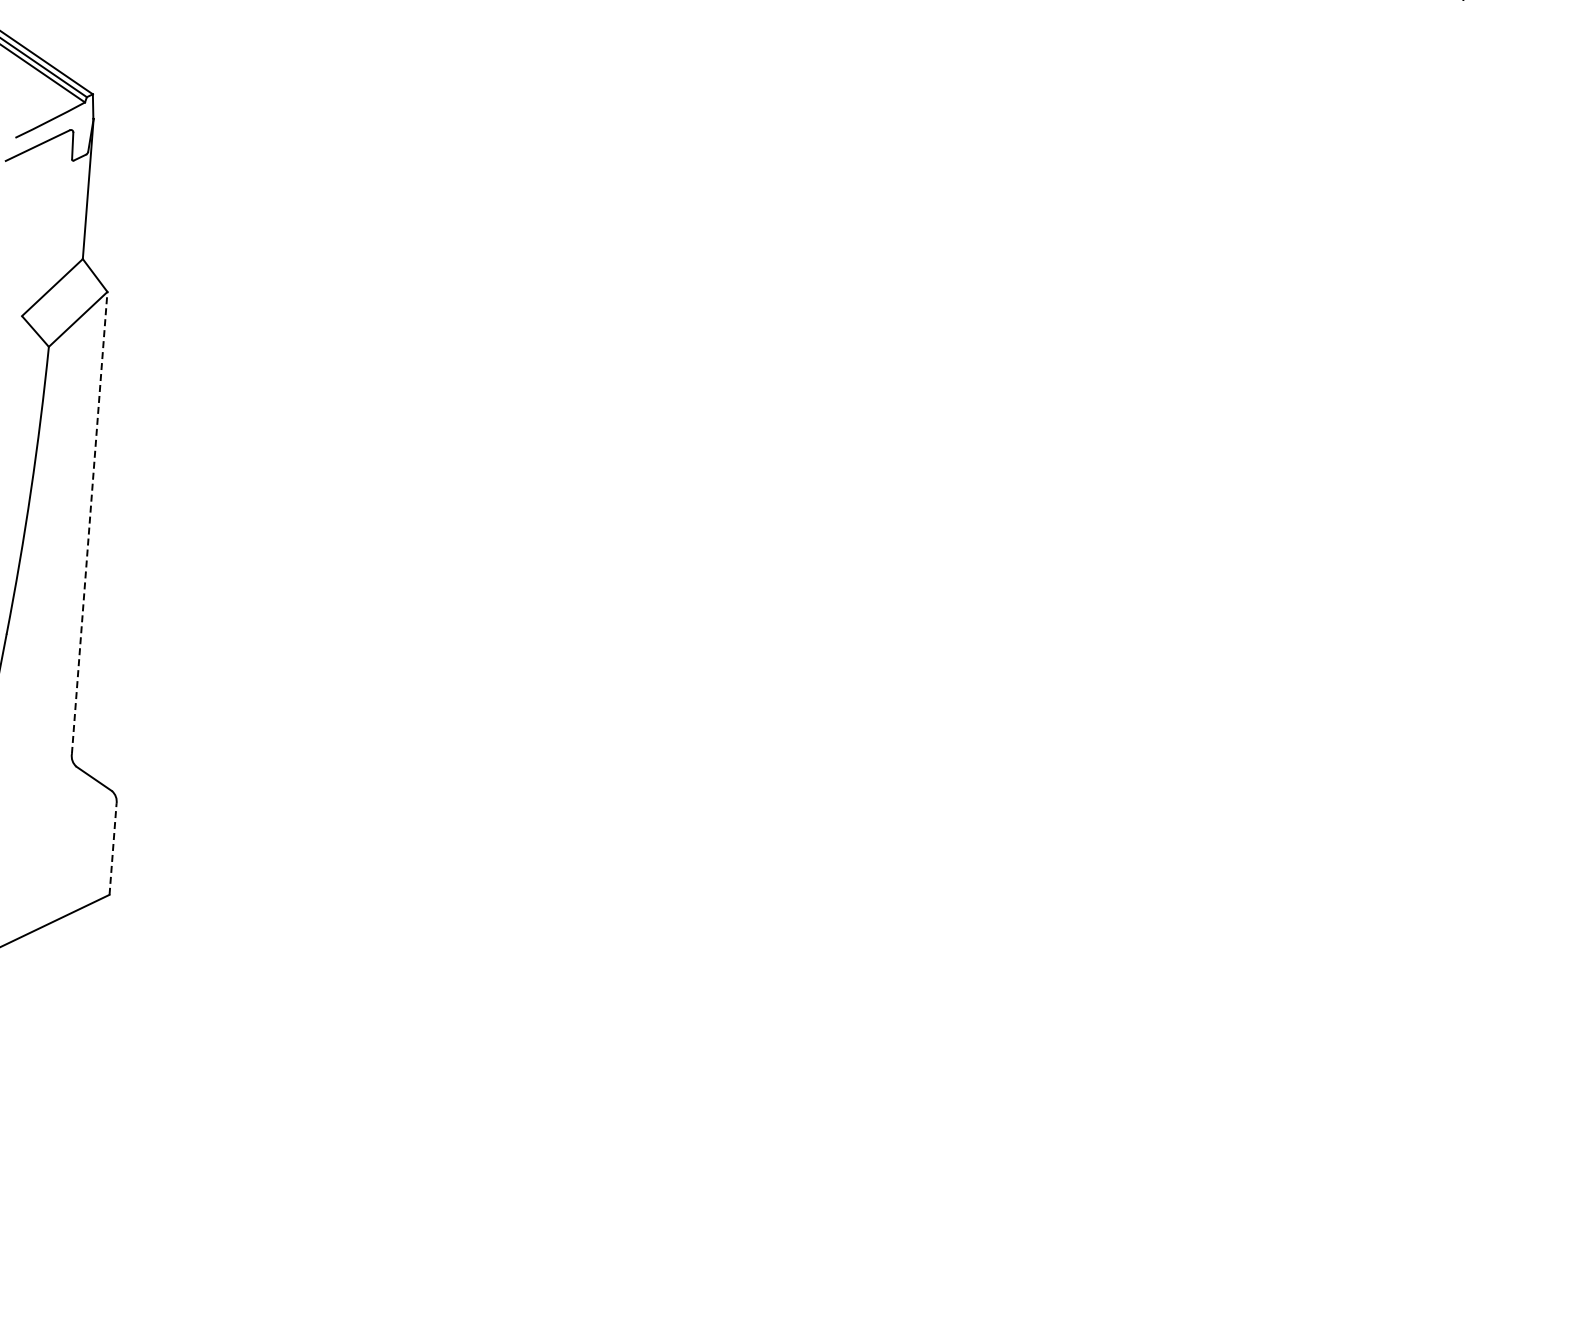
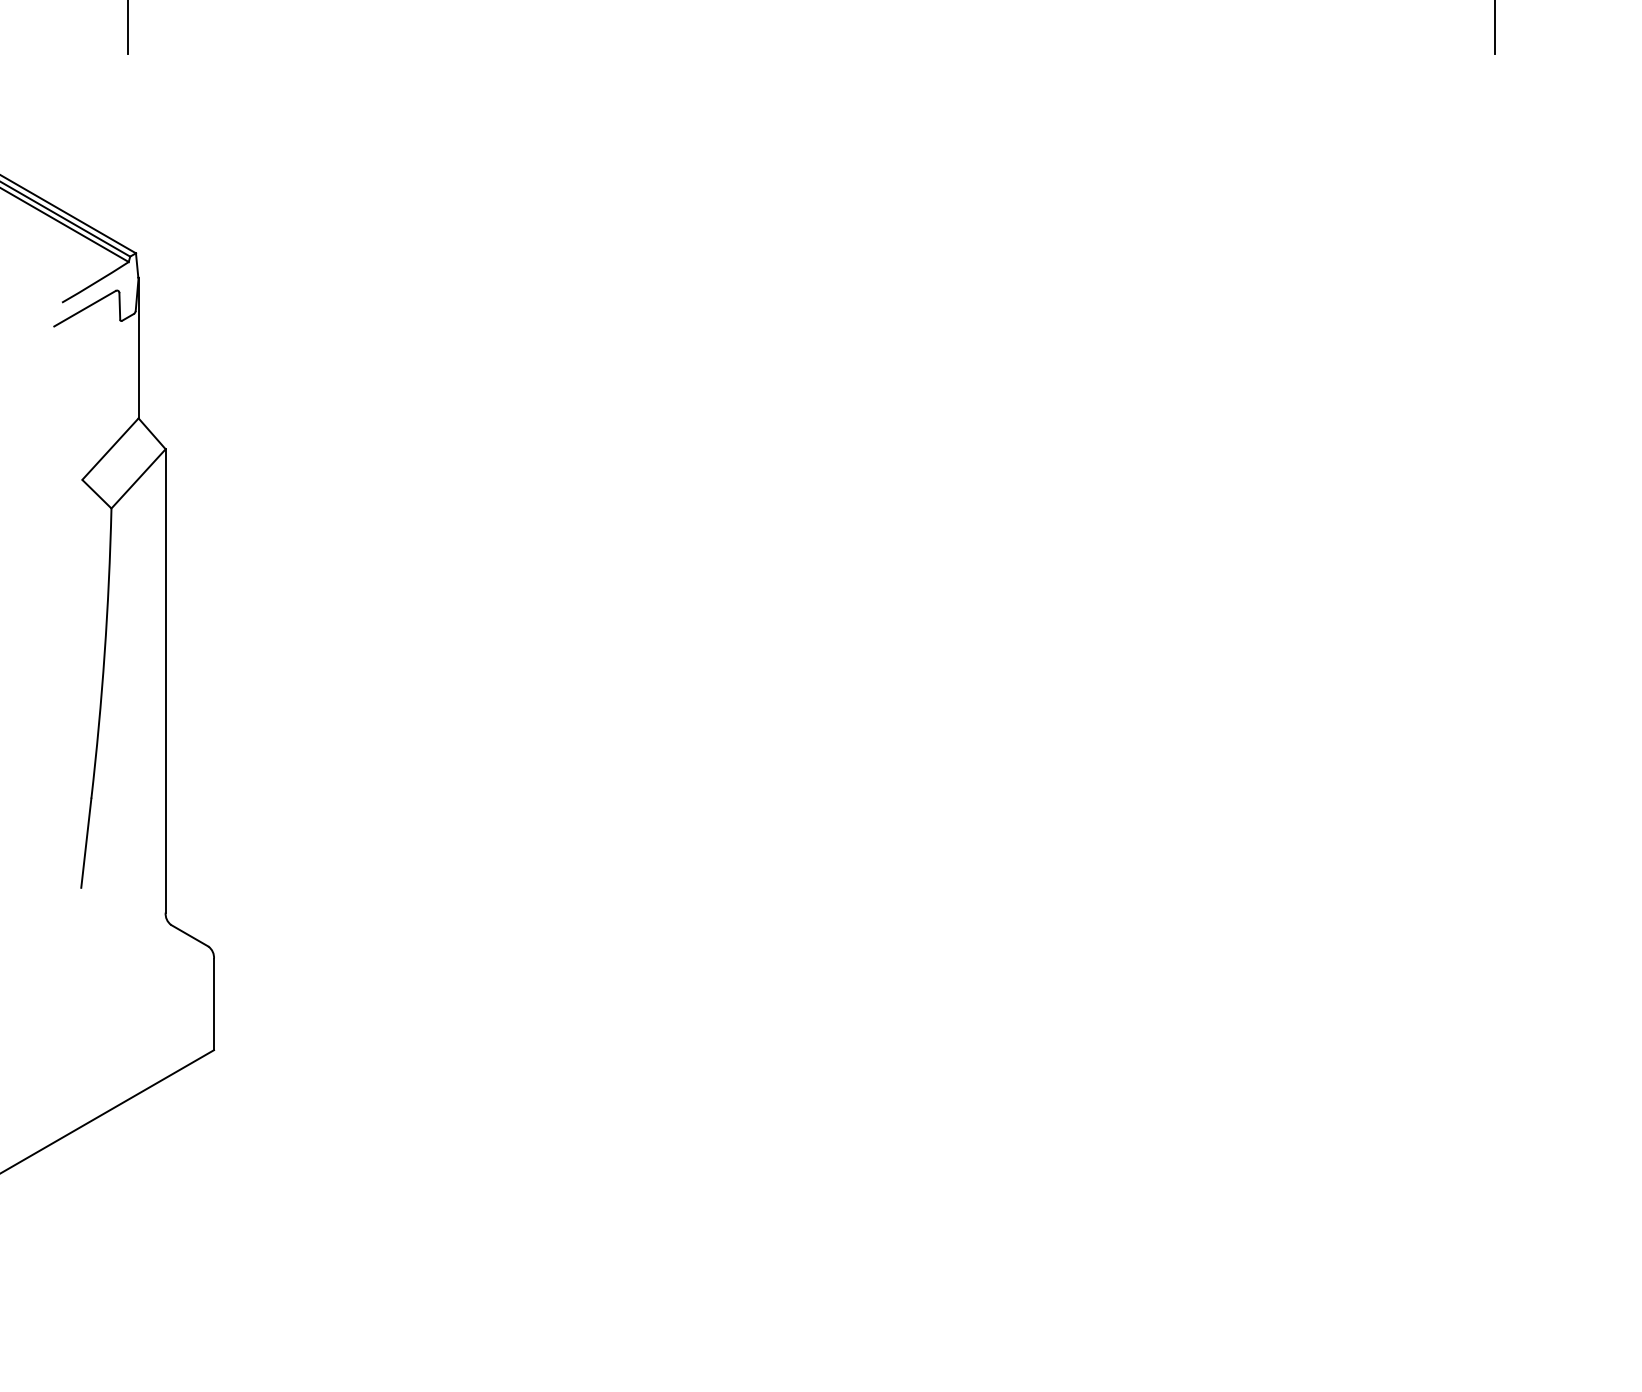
line: (89, 522) -> (165, 680), dashed -> solid
line: (113, 849) -> (214, 1004), dashed -> solid

